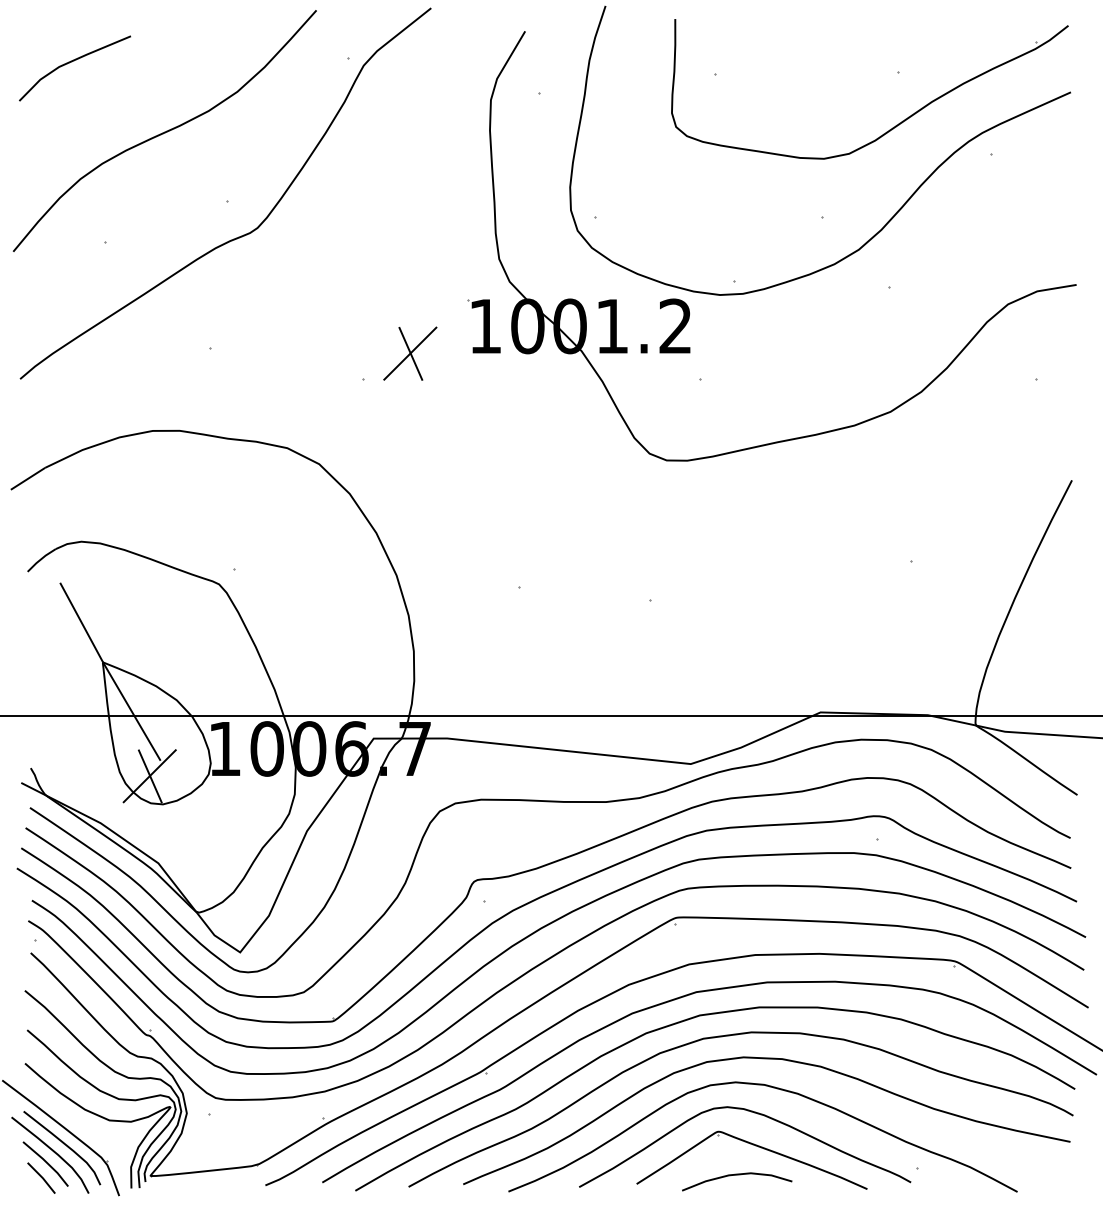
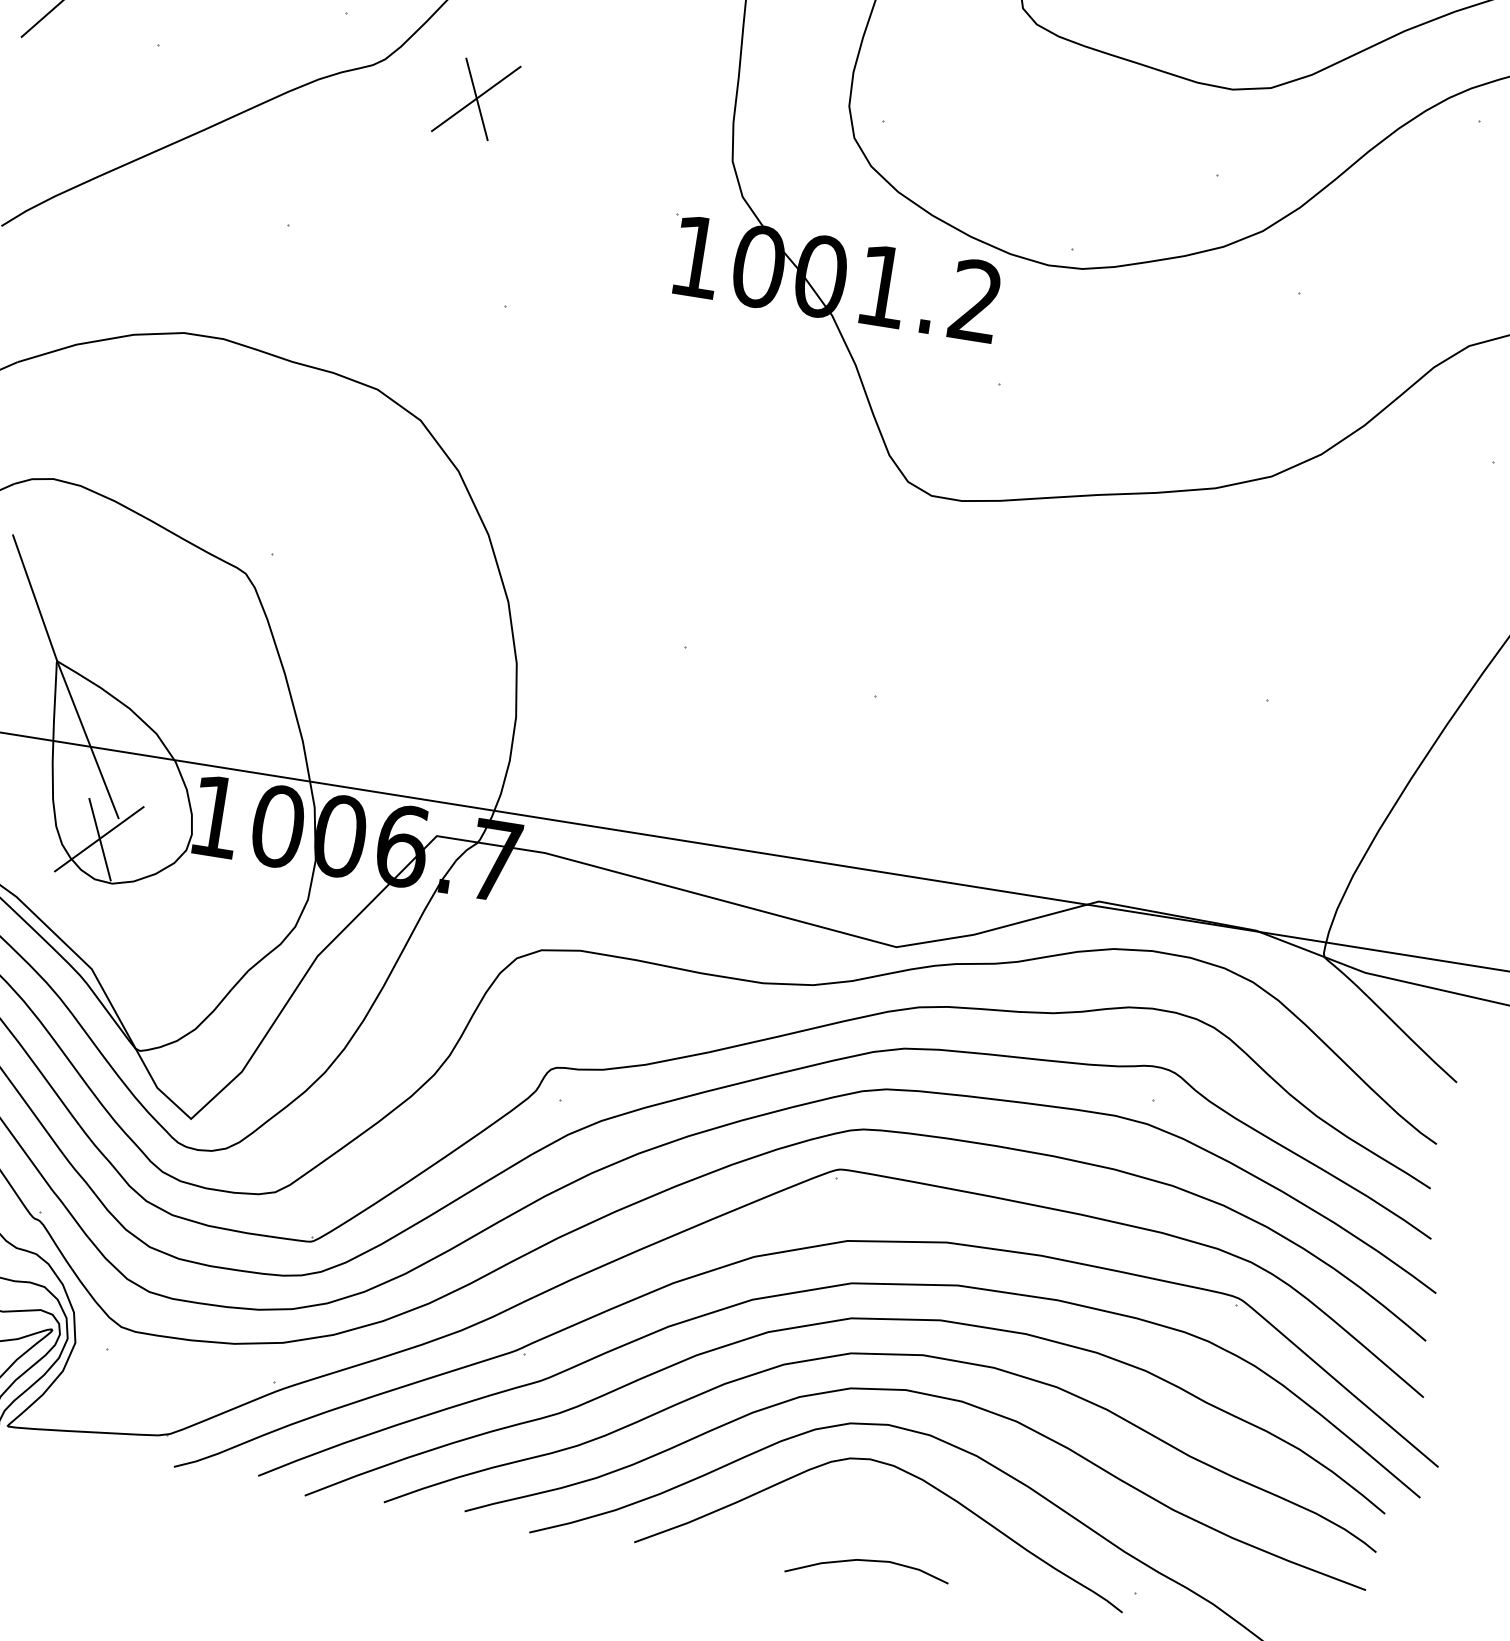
part: (410, 353) -> (476, 98), moved
part: (755, 1146) -> (902, 1523), removed

